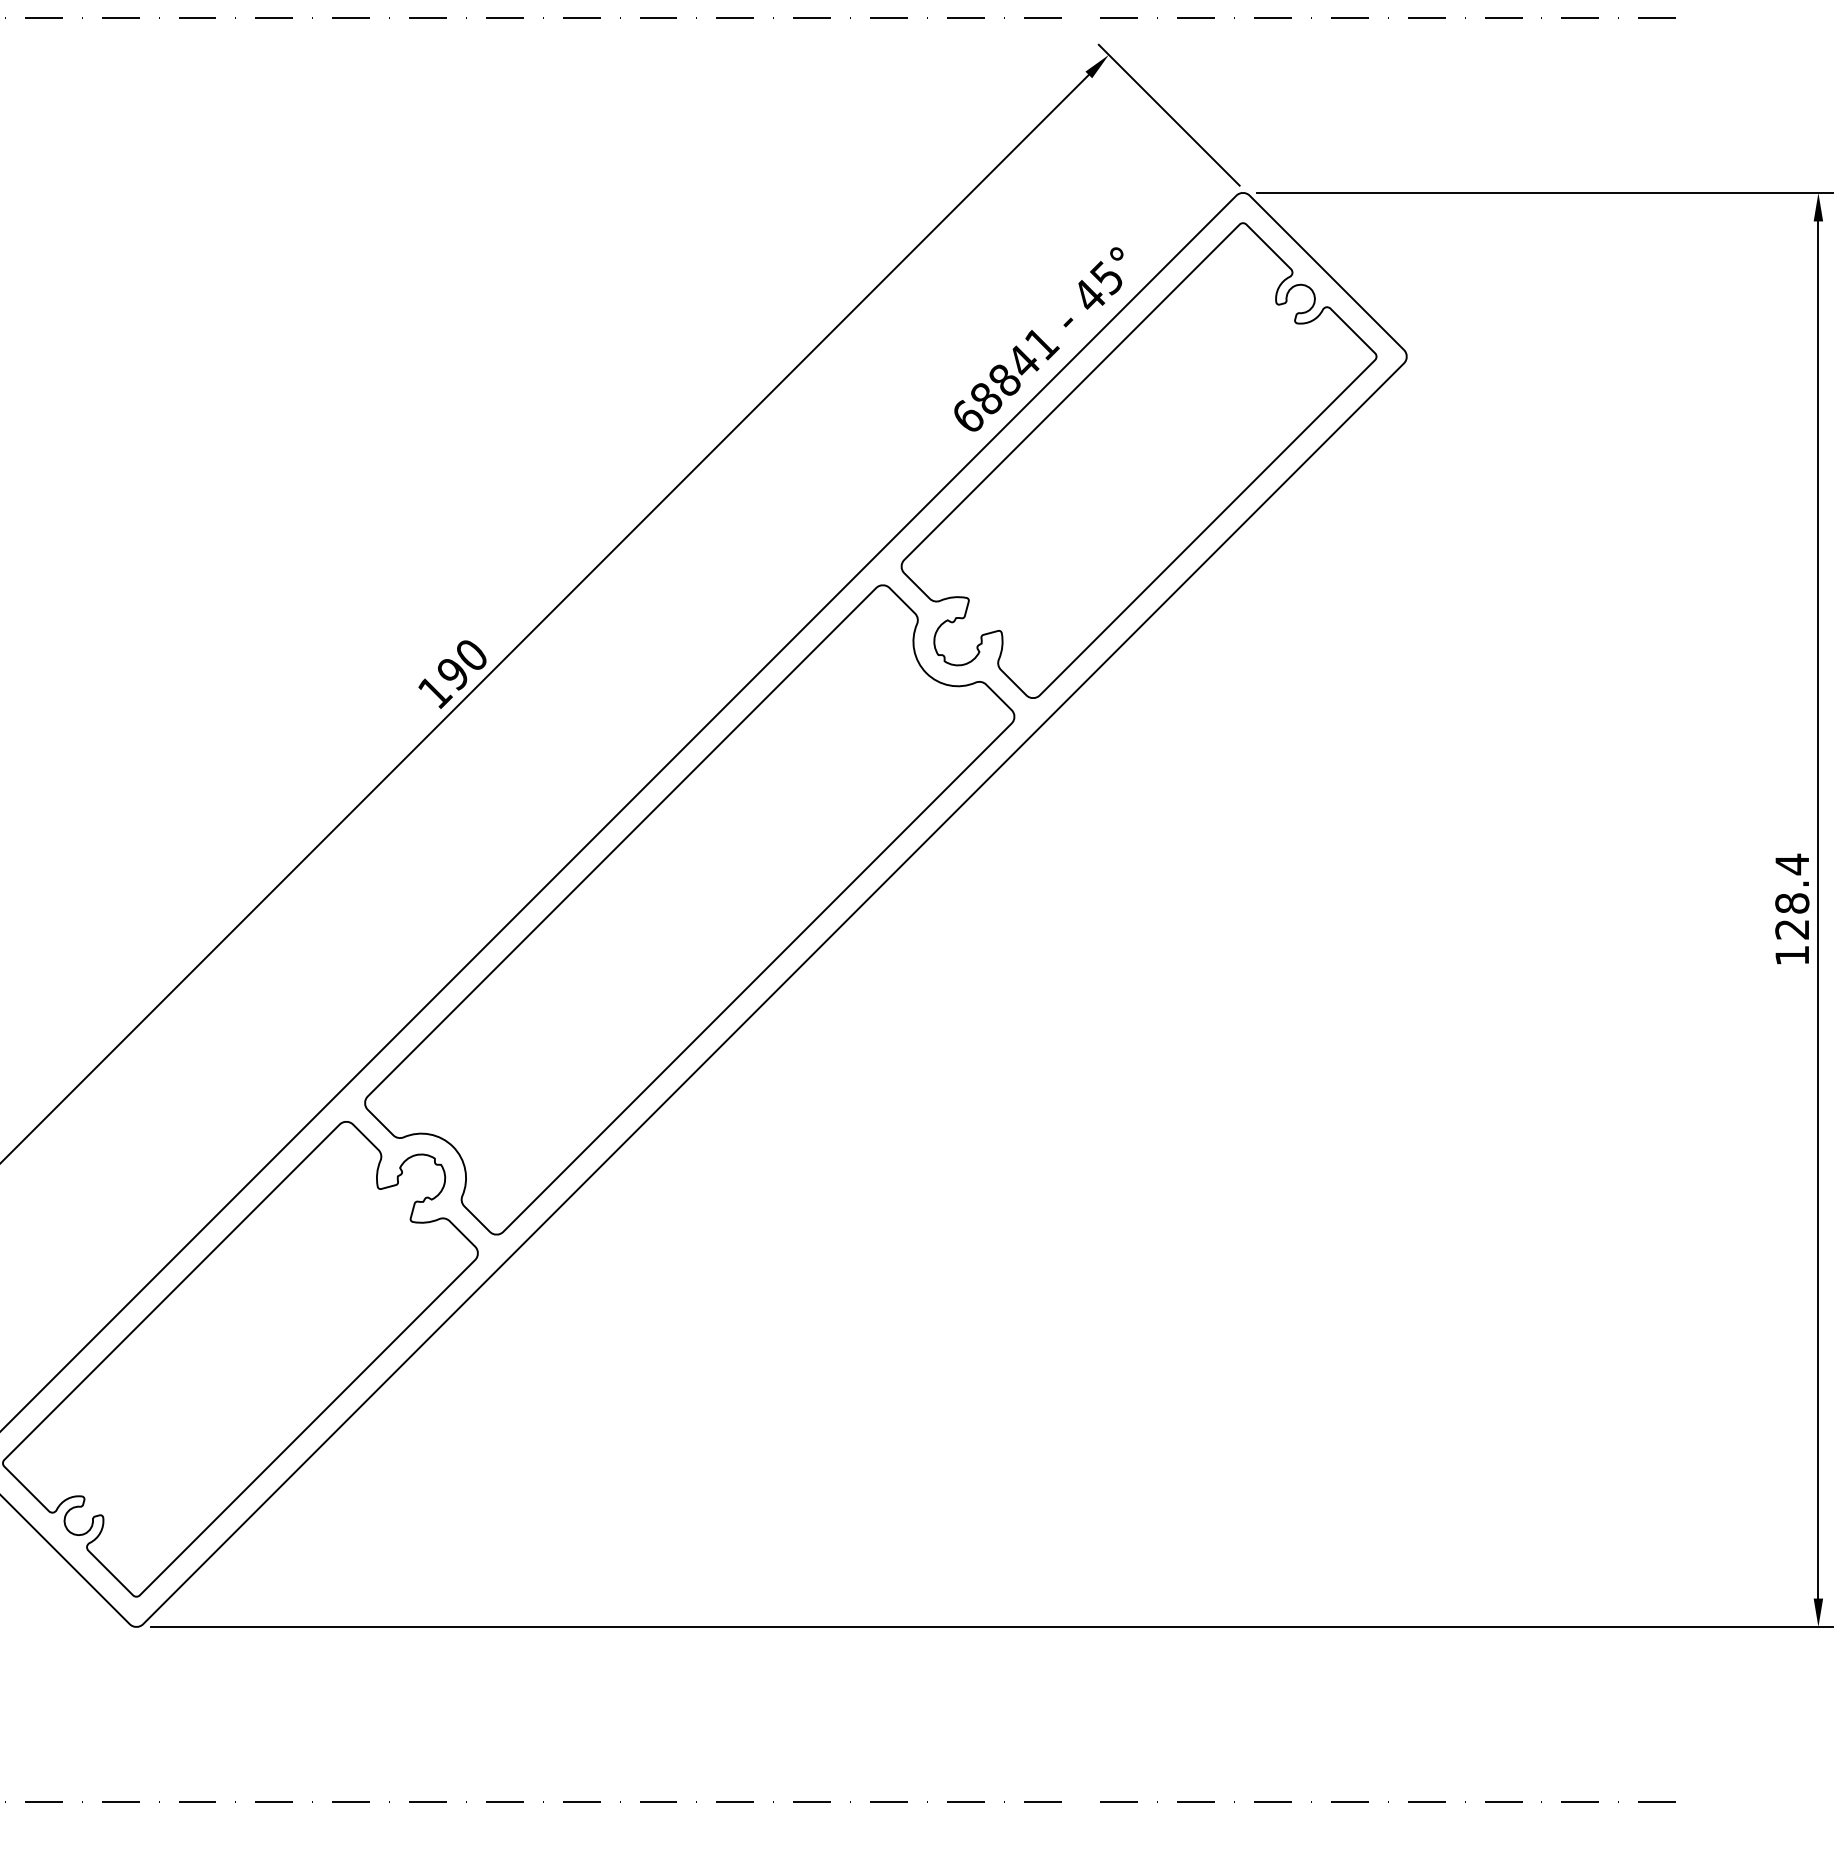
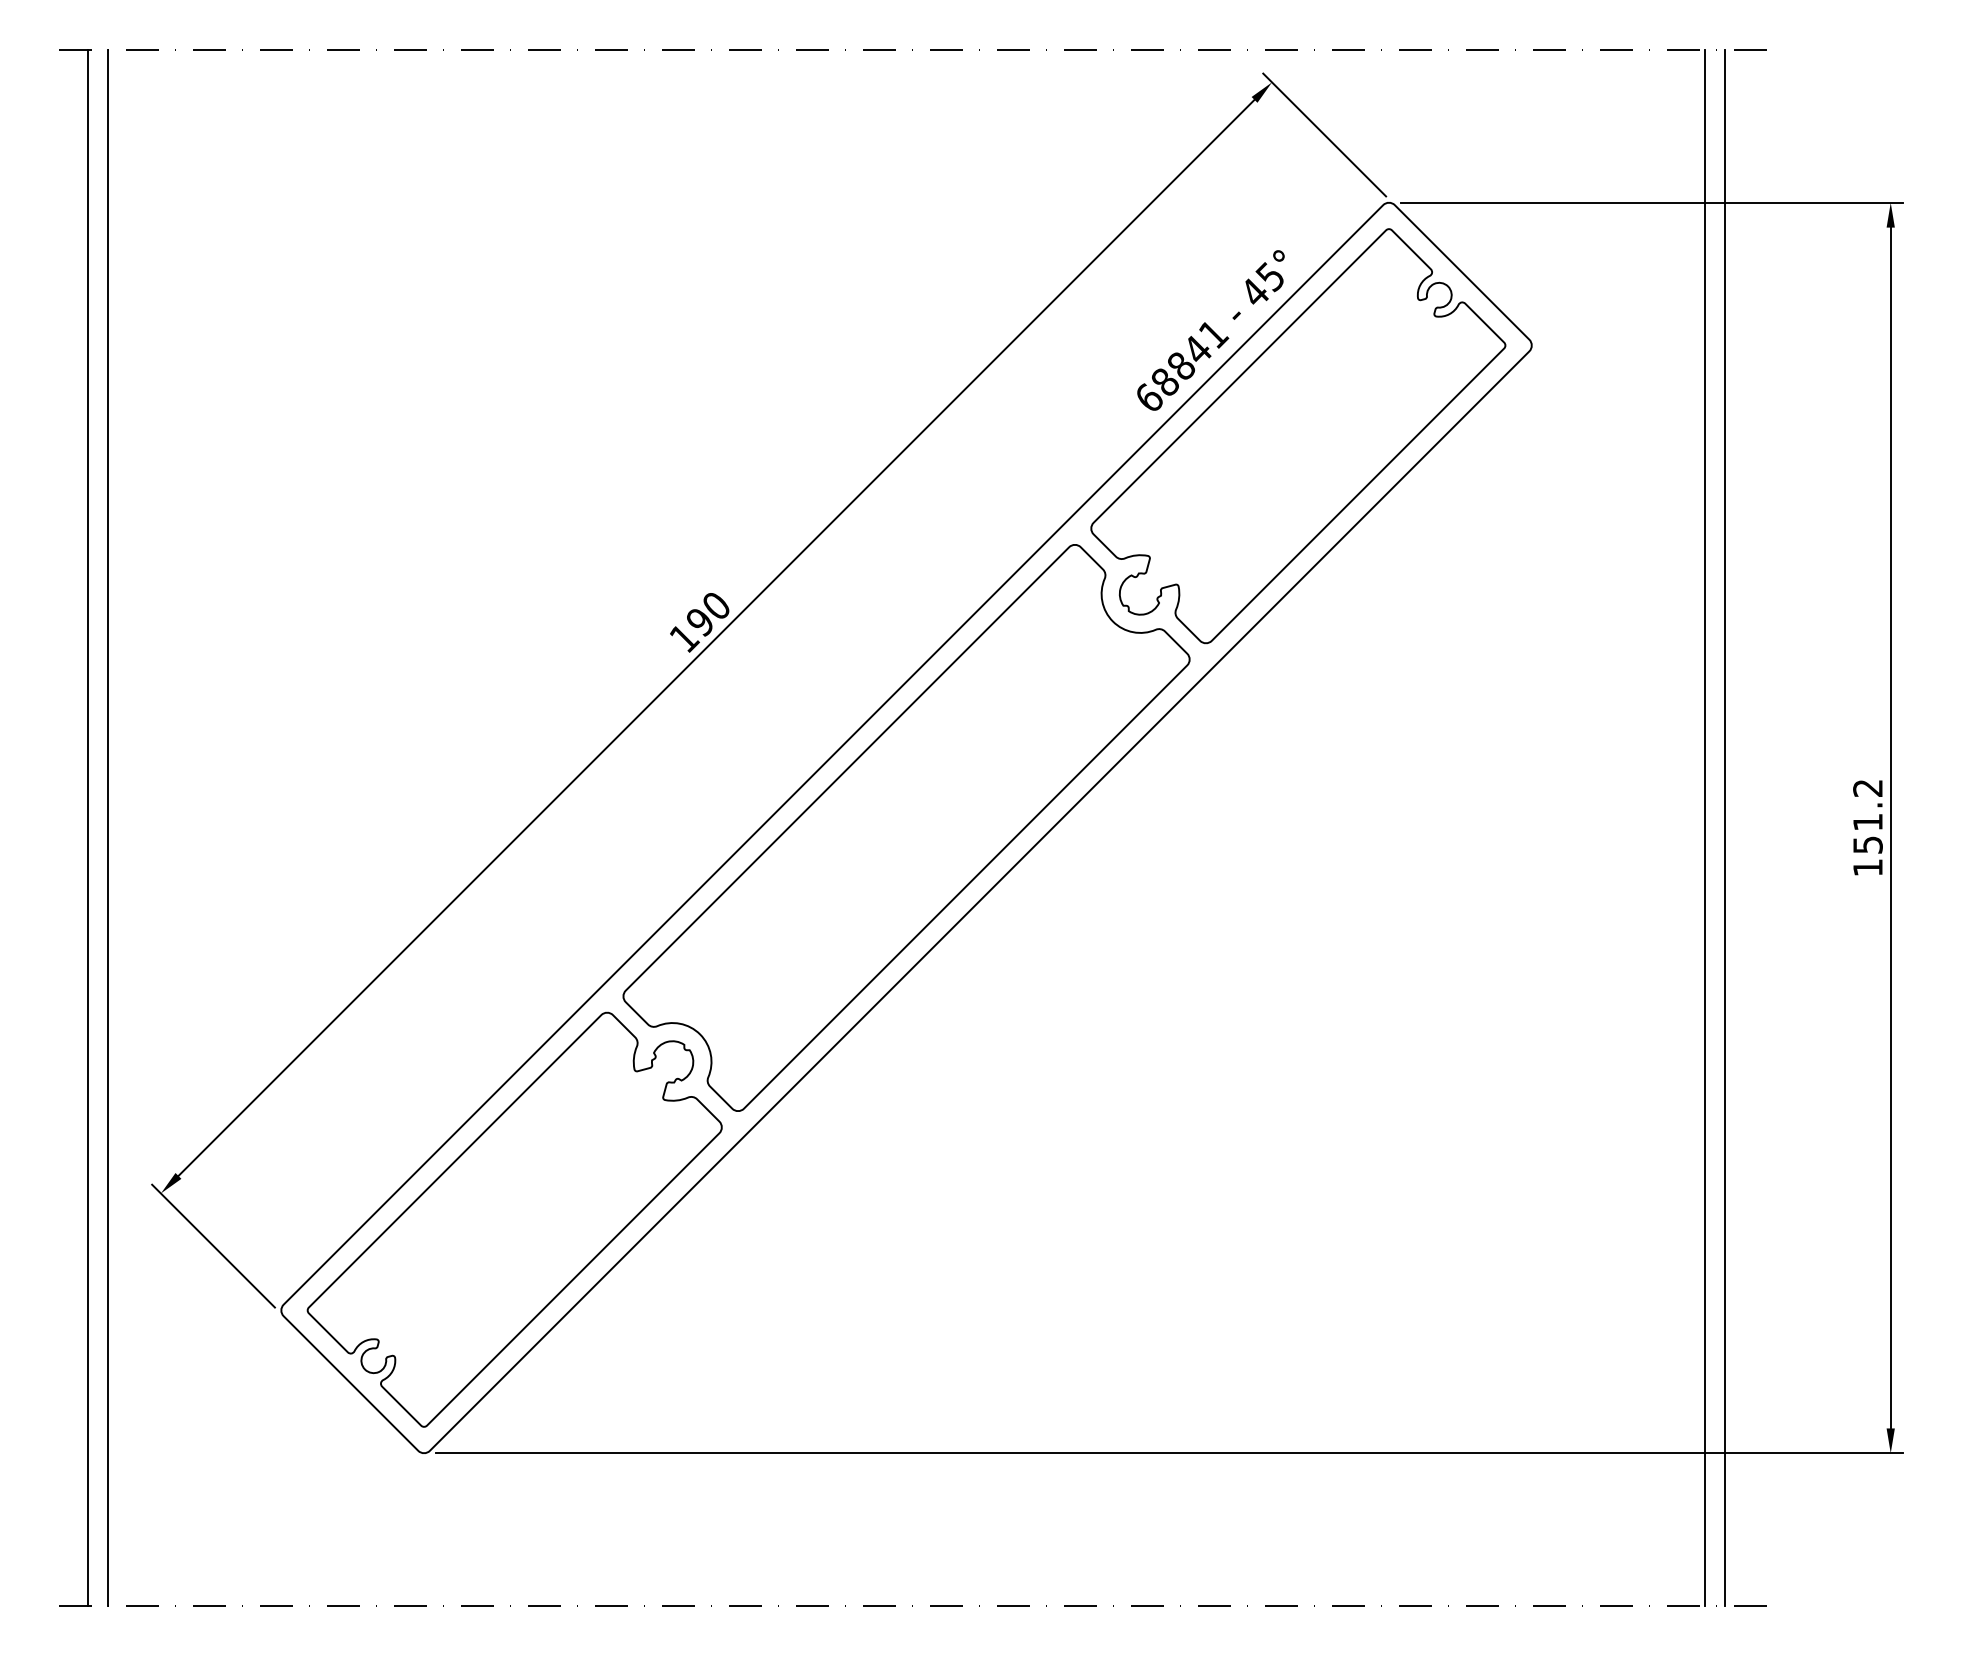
text: (1791, 896) -> (1867, 816), 128.4 -> 151.2
line: (1604, 909) -> (1704, 827), added
line: (1628, 909) -> (1725, 827), added

